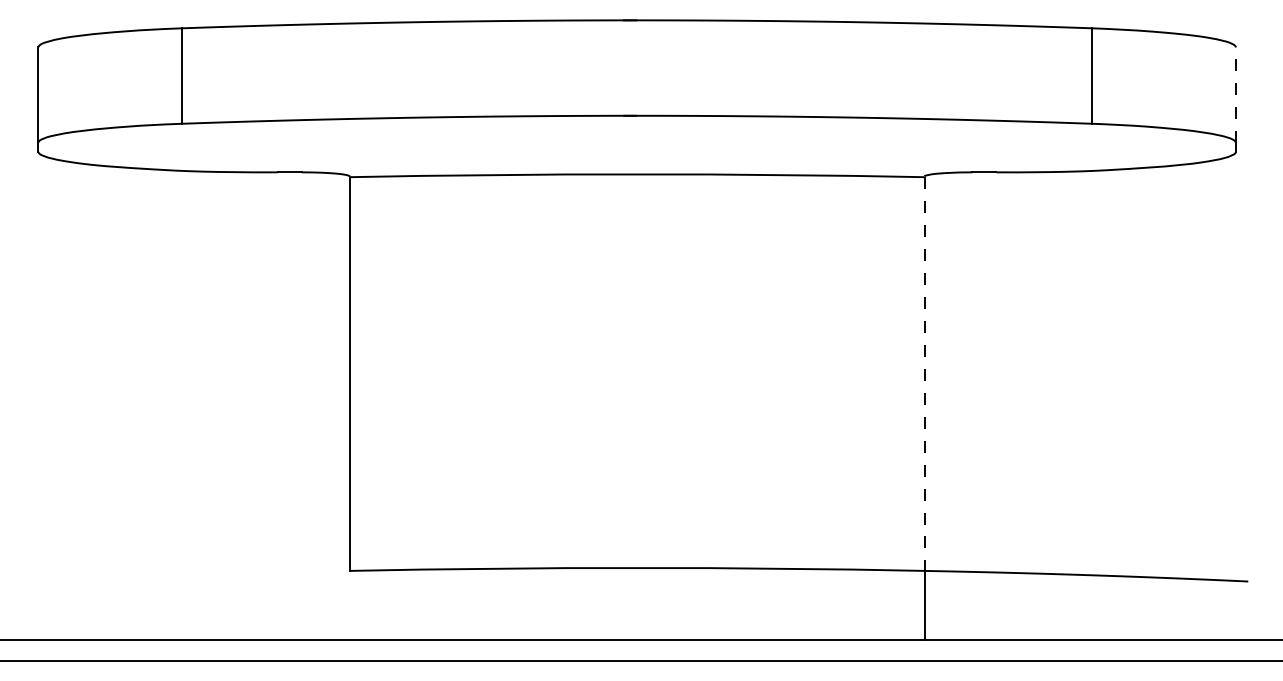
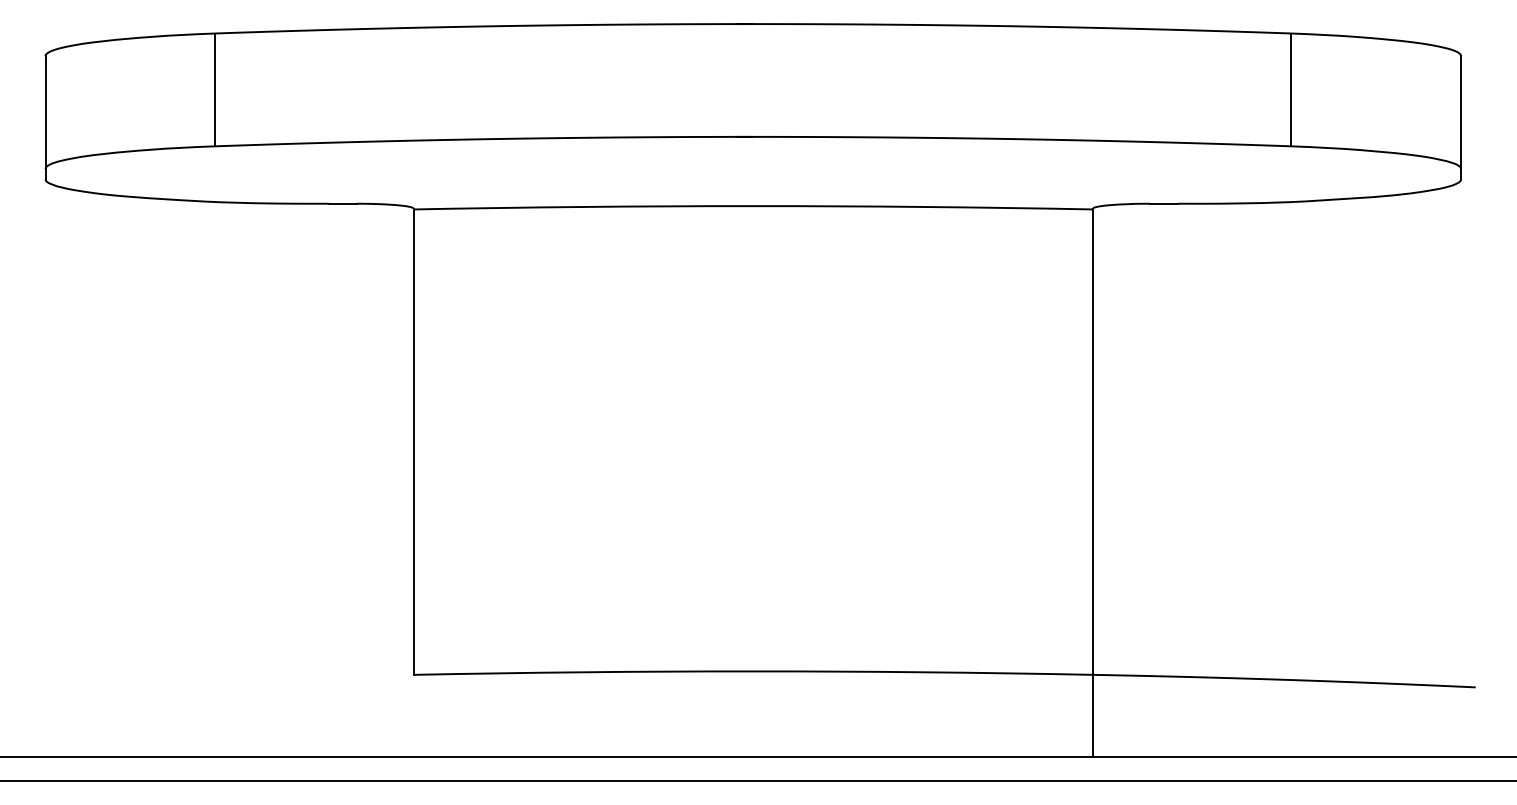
line: (1236, 95) -> (1461, 112), dashed -> solid
line: (924, 374) -> (1093, 442), dashed -> solid

